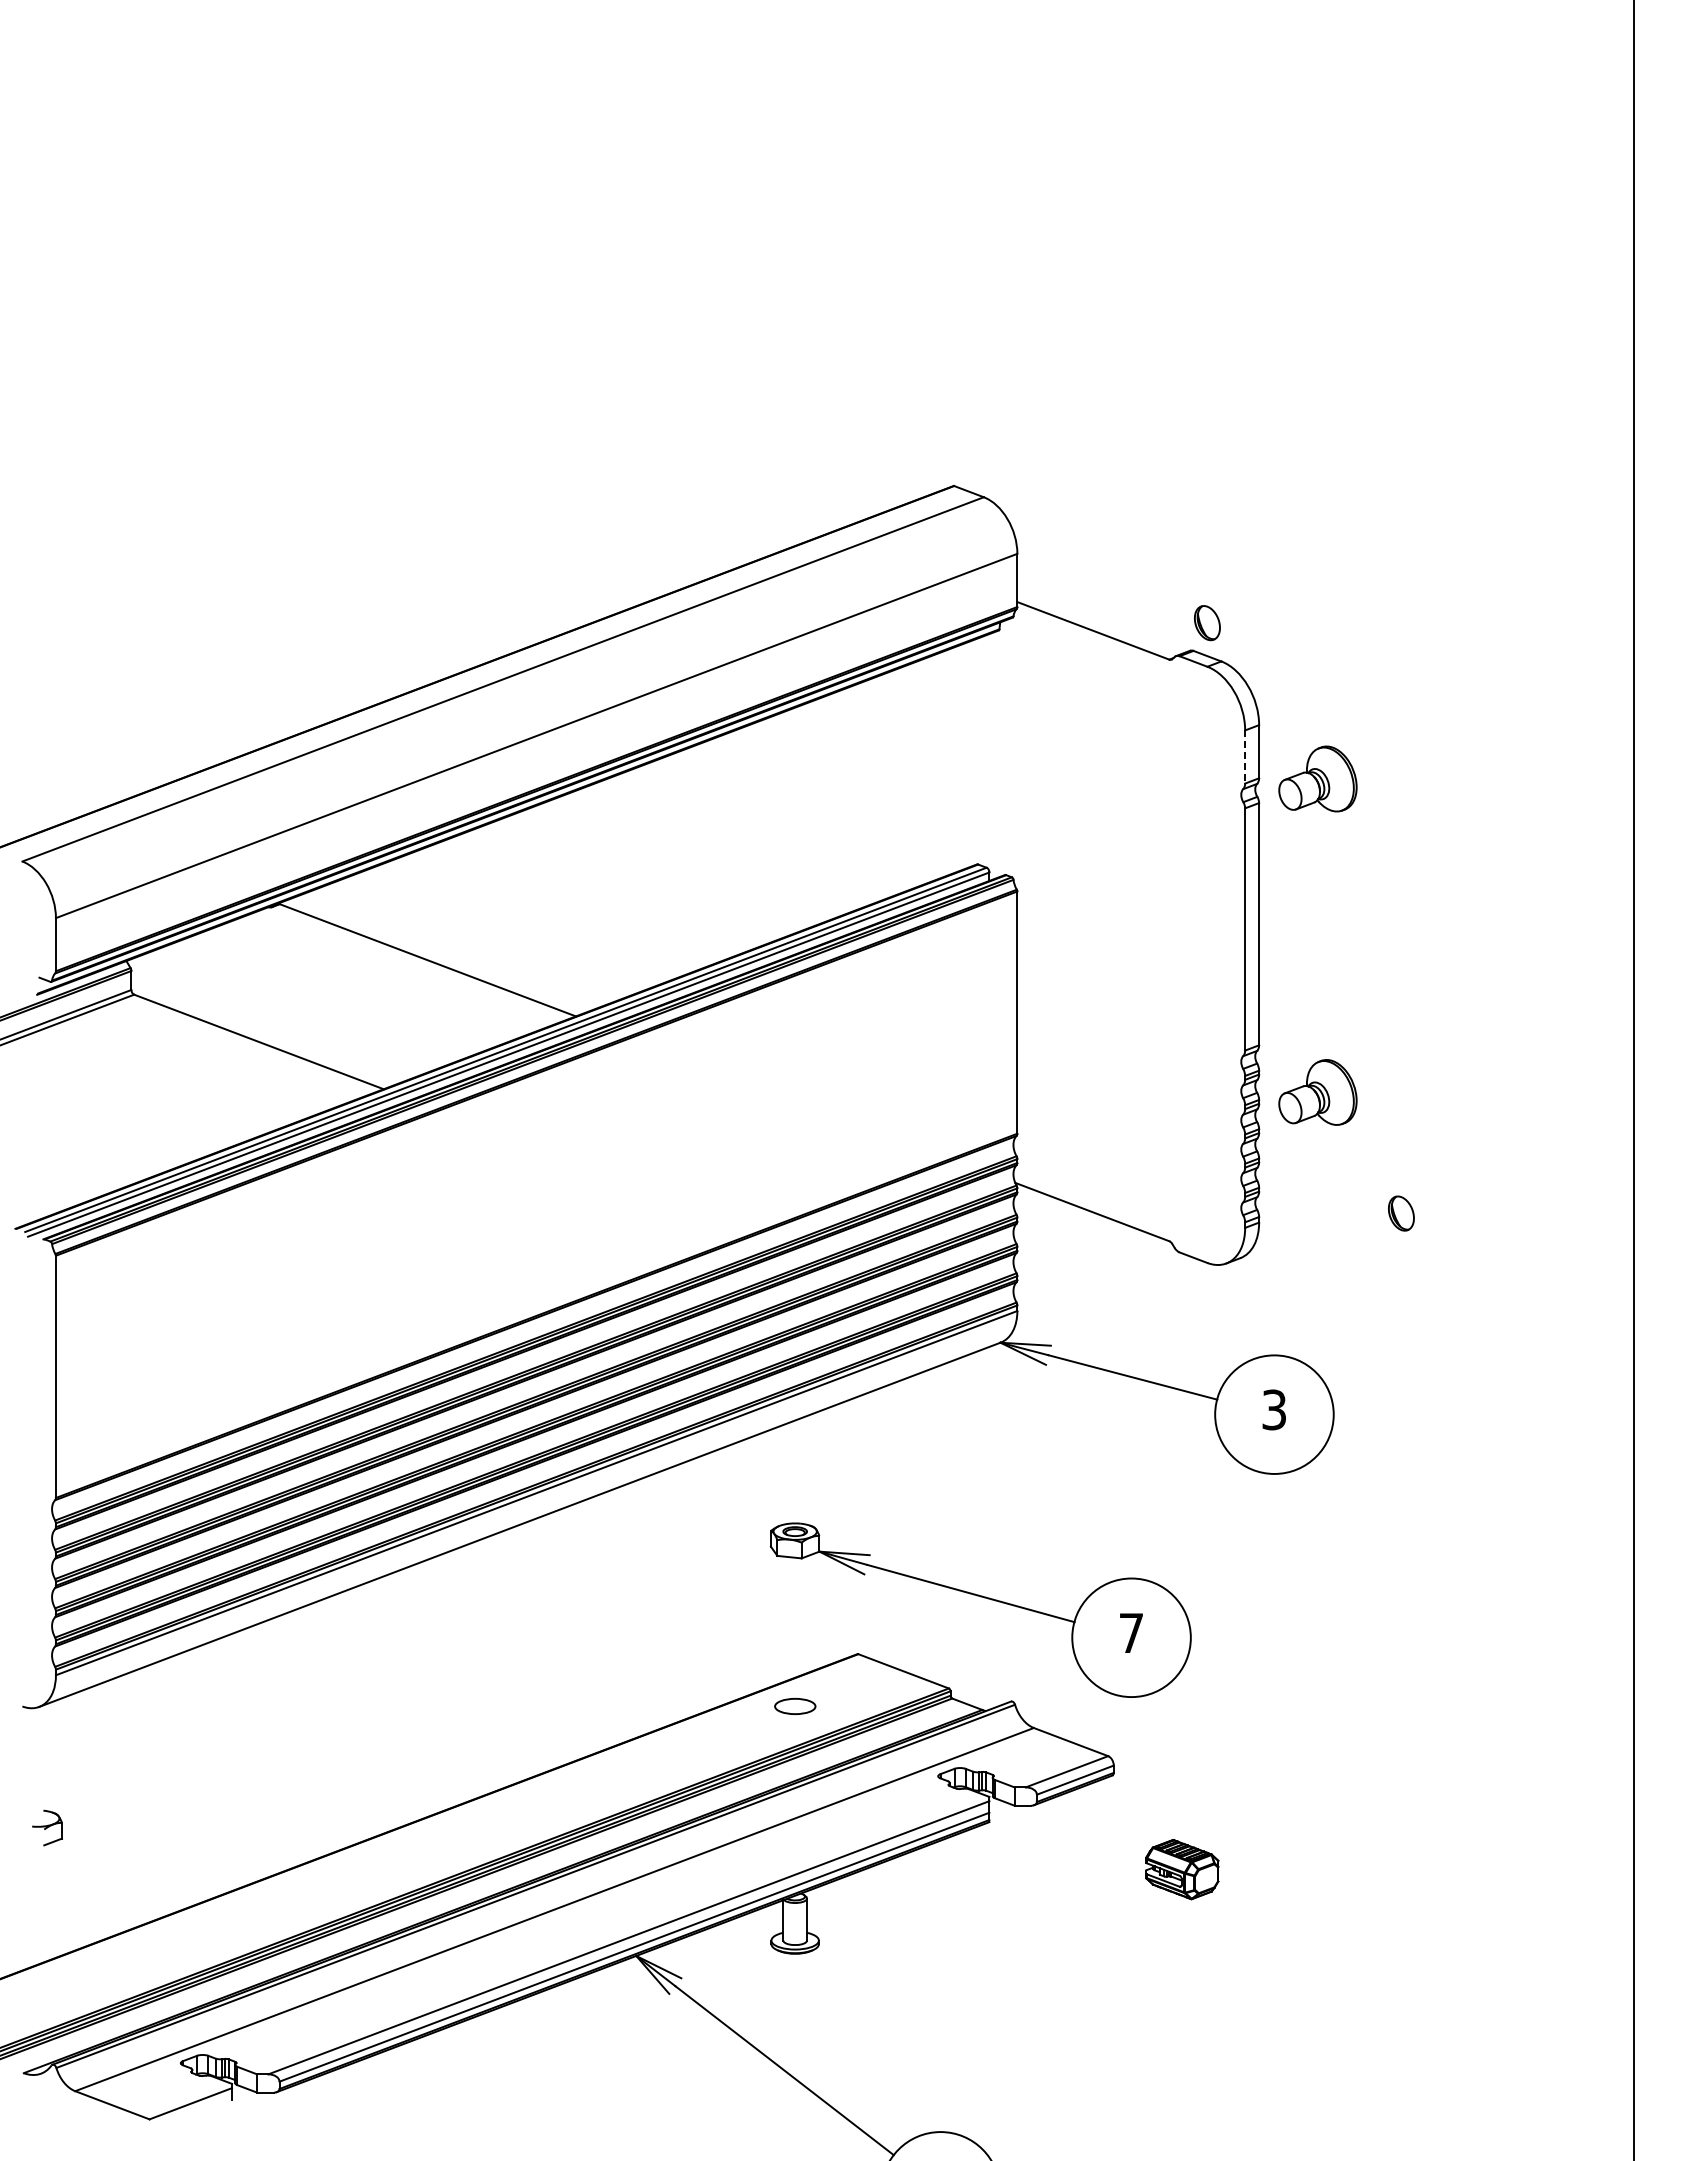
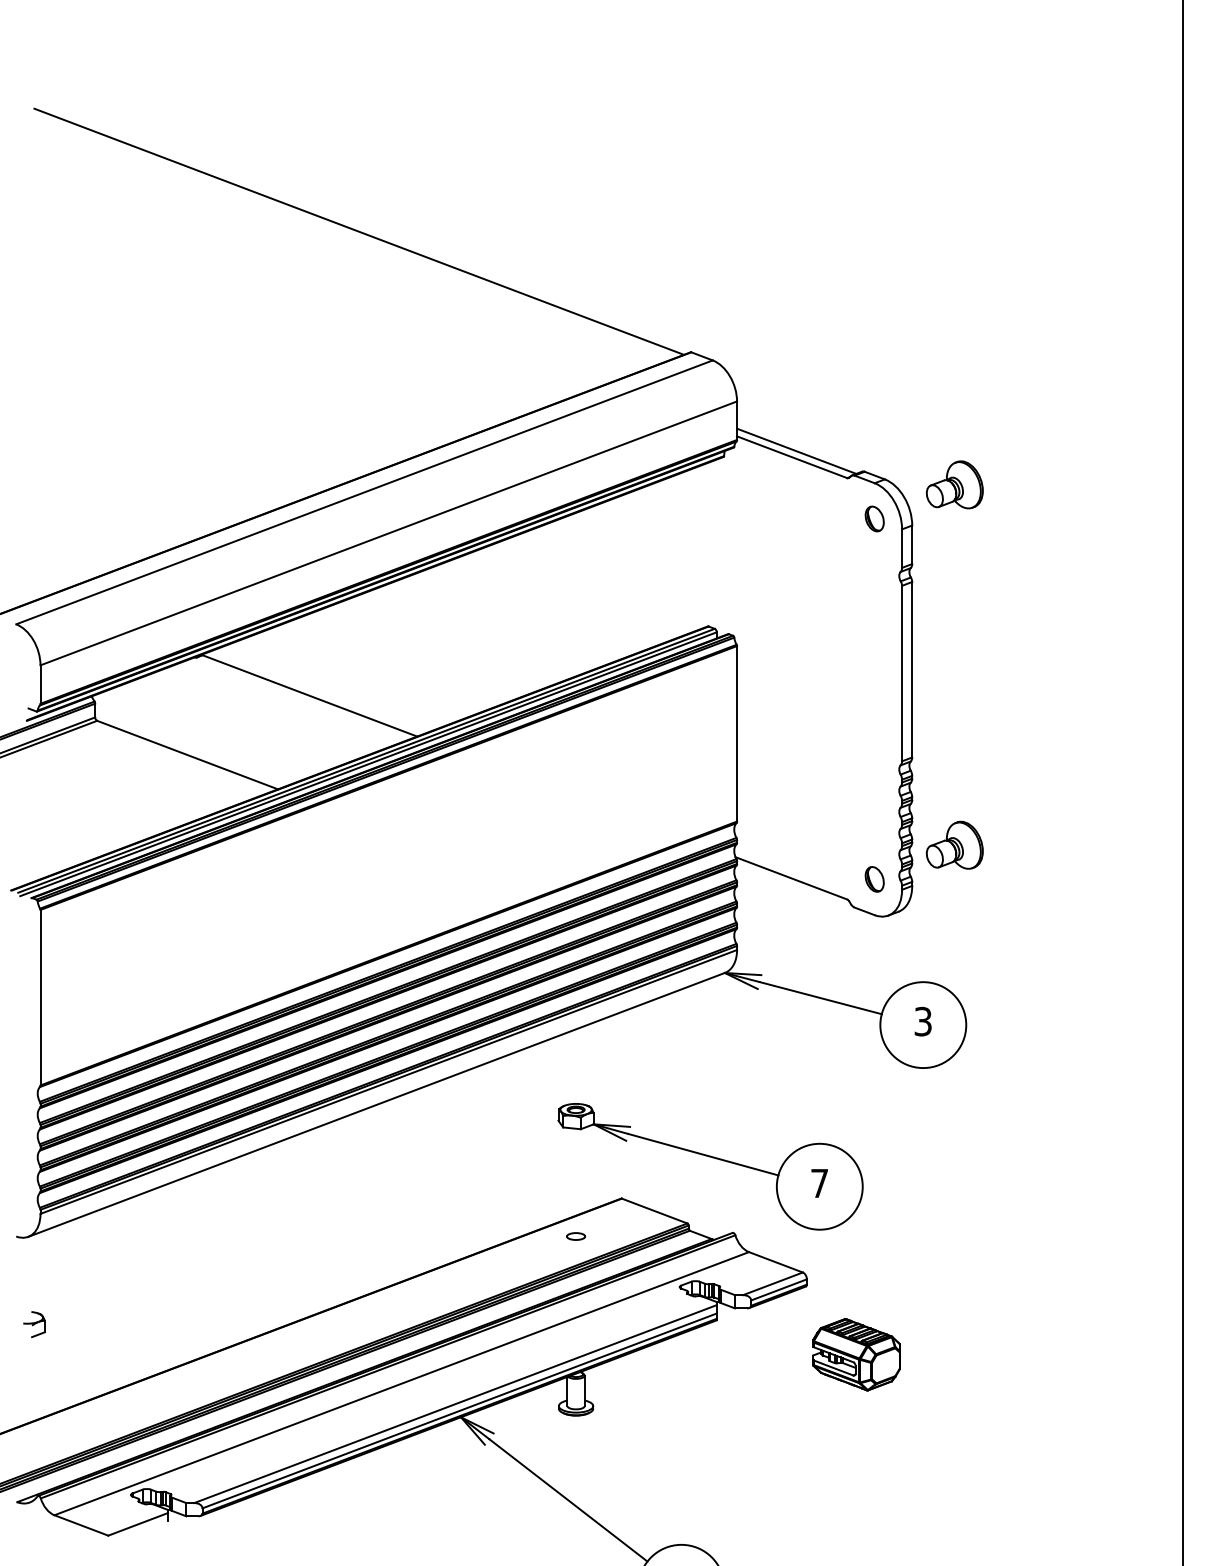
line: (495, 319) -> (358, 231), added
line: (1099, 622) -> (796, 451), added
part: (1207, 623) -> (874, 519), moved
line: (1245, 757) -> (902, 548), dashed -> solid
part: (1317, 778) -> (954, 484), moved
part: (1317, 1092) -> (954, 845), moved
part: (1401, 1213) -> (874, 879), moved
part: (794, 1706) -> (575, 1236), size x0.62
part: (1182, 1869) -> (856, 1354), size x1.67

